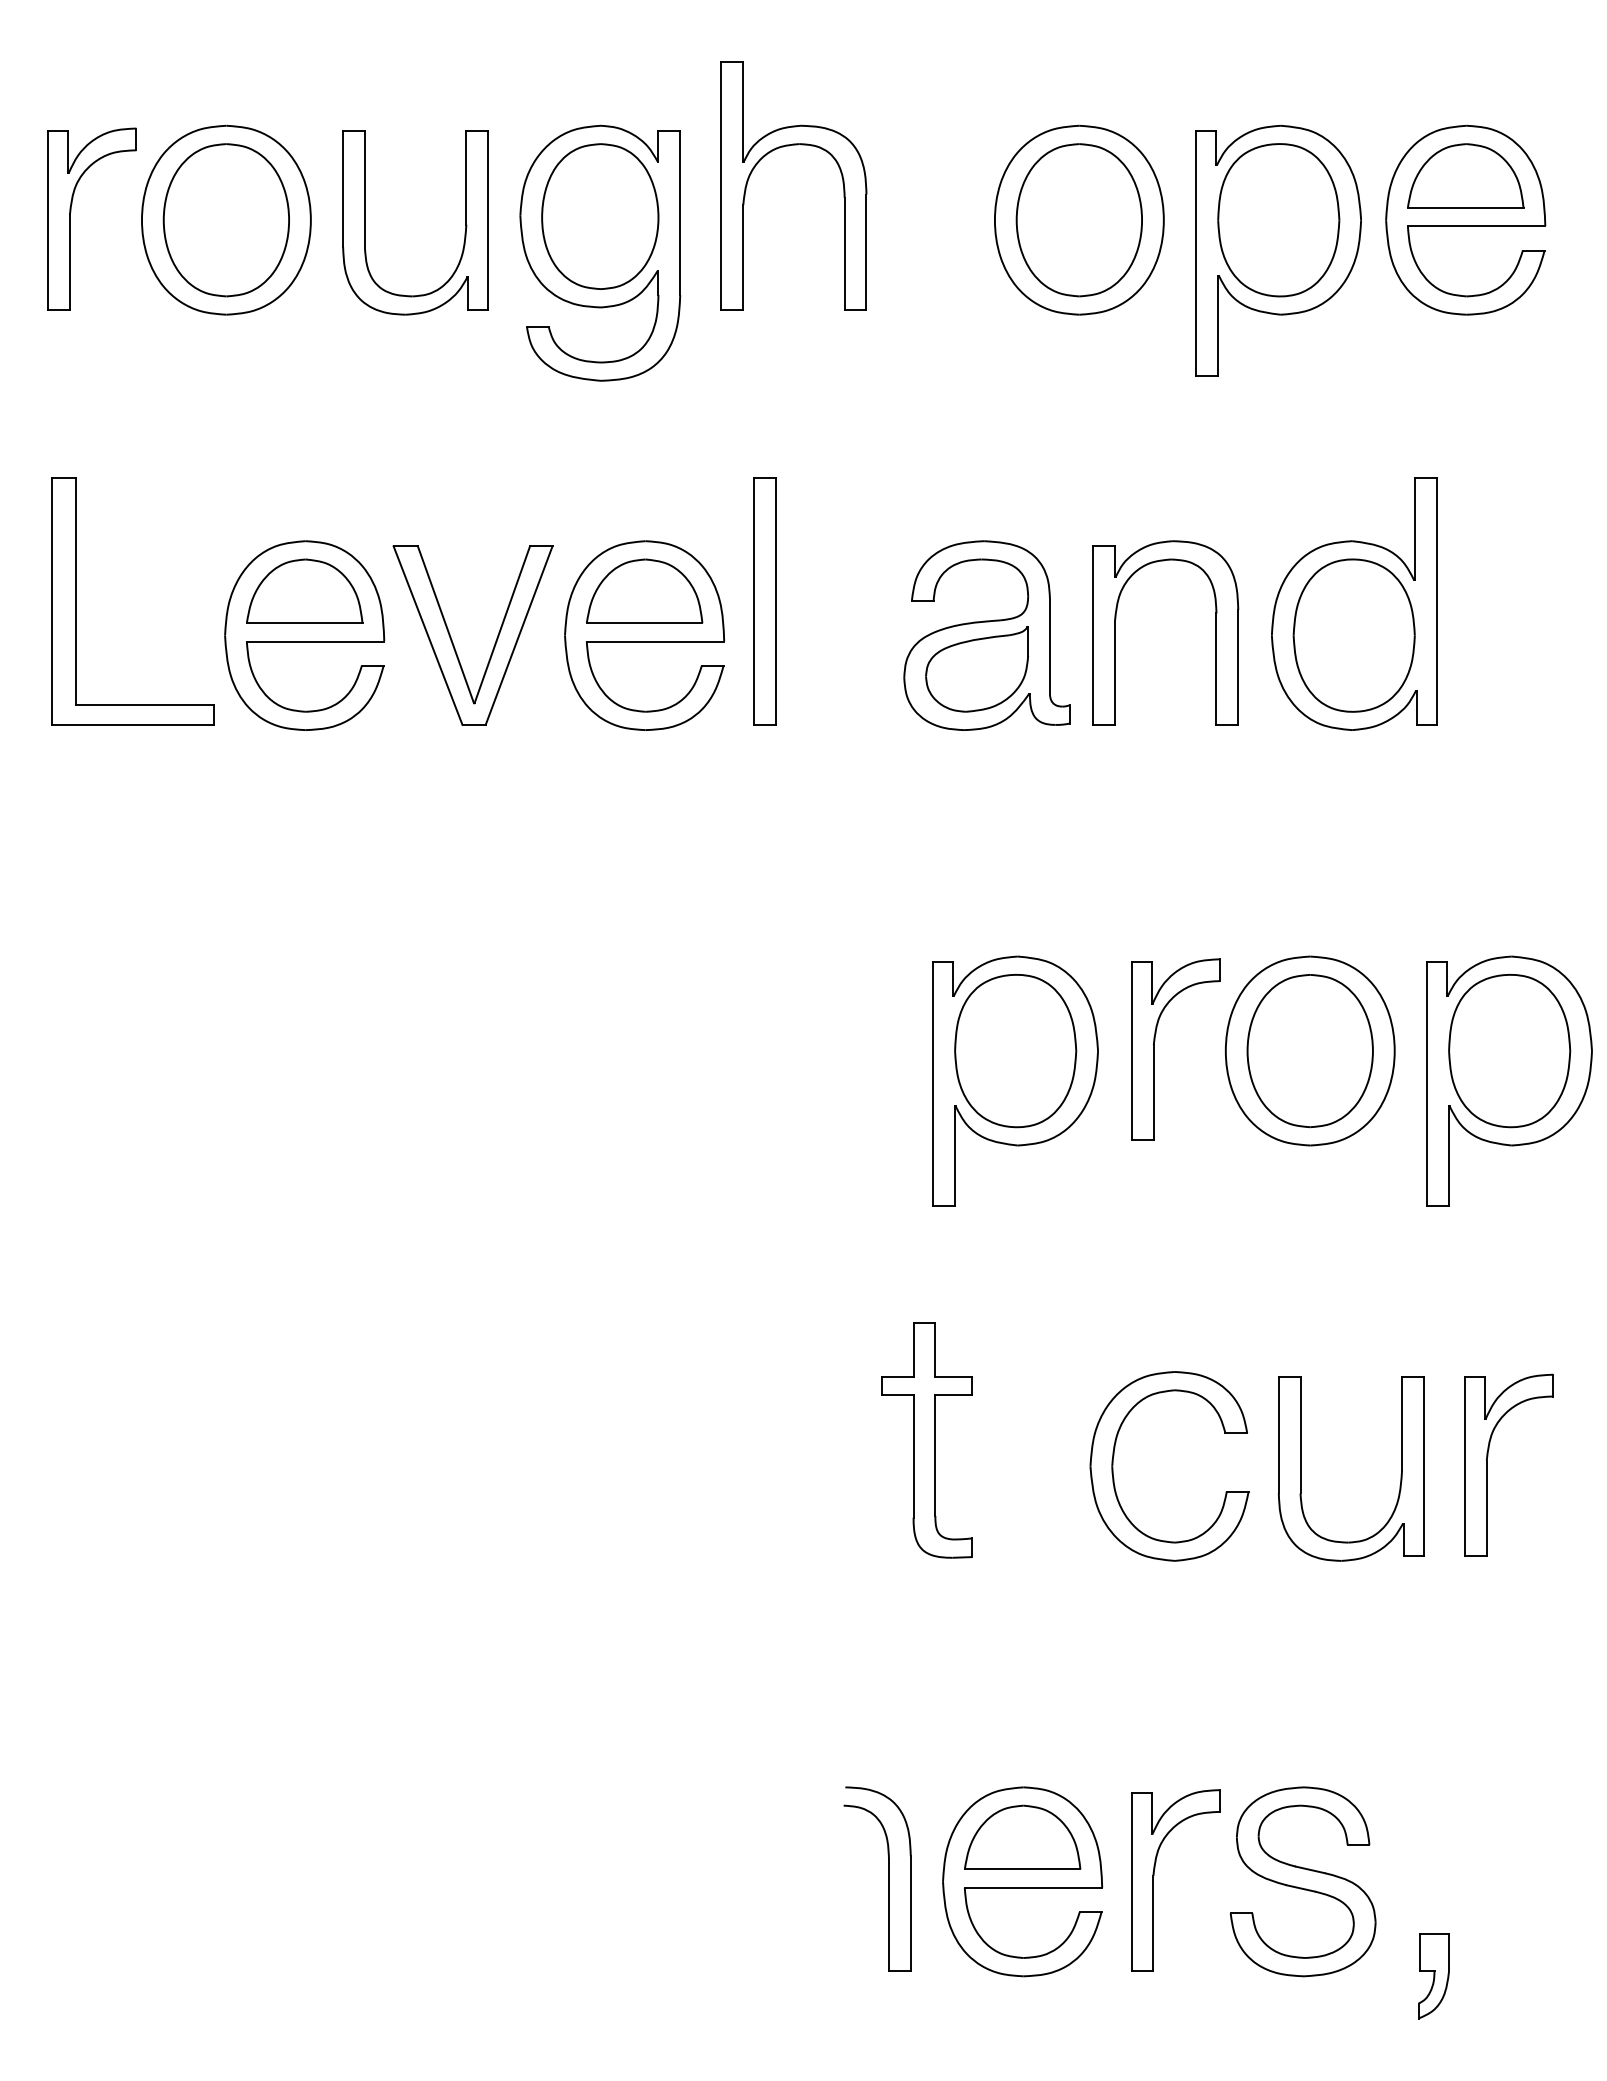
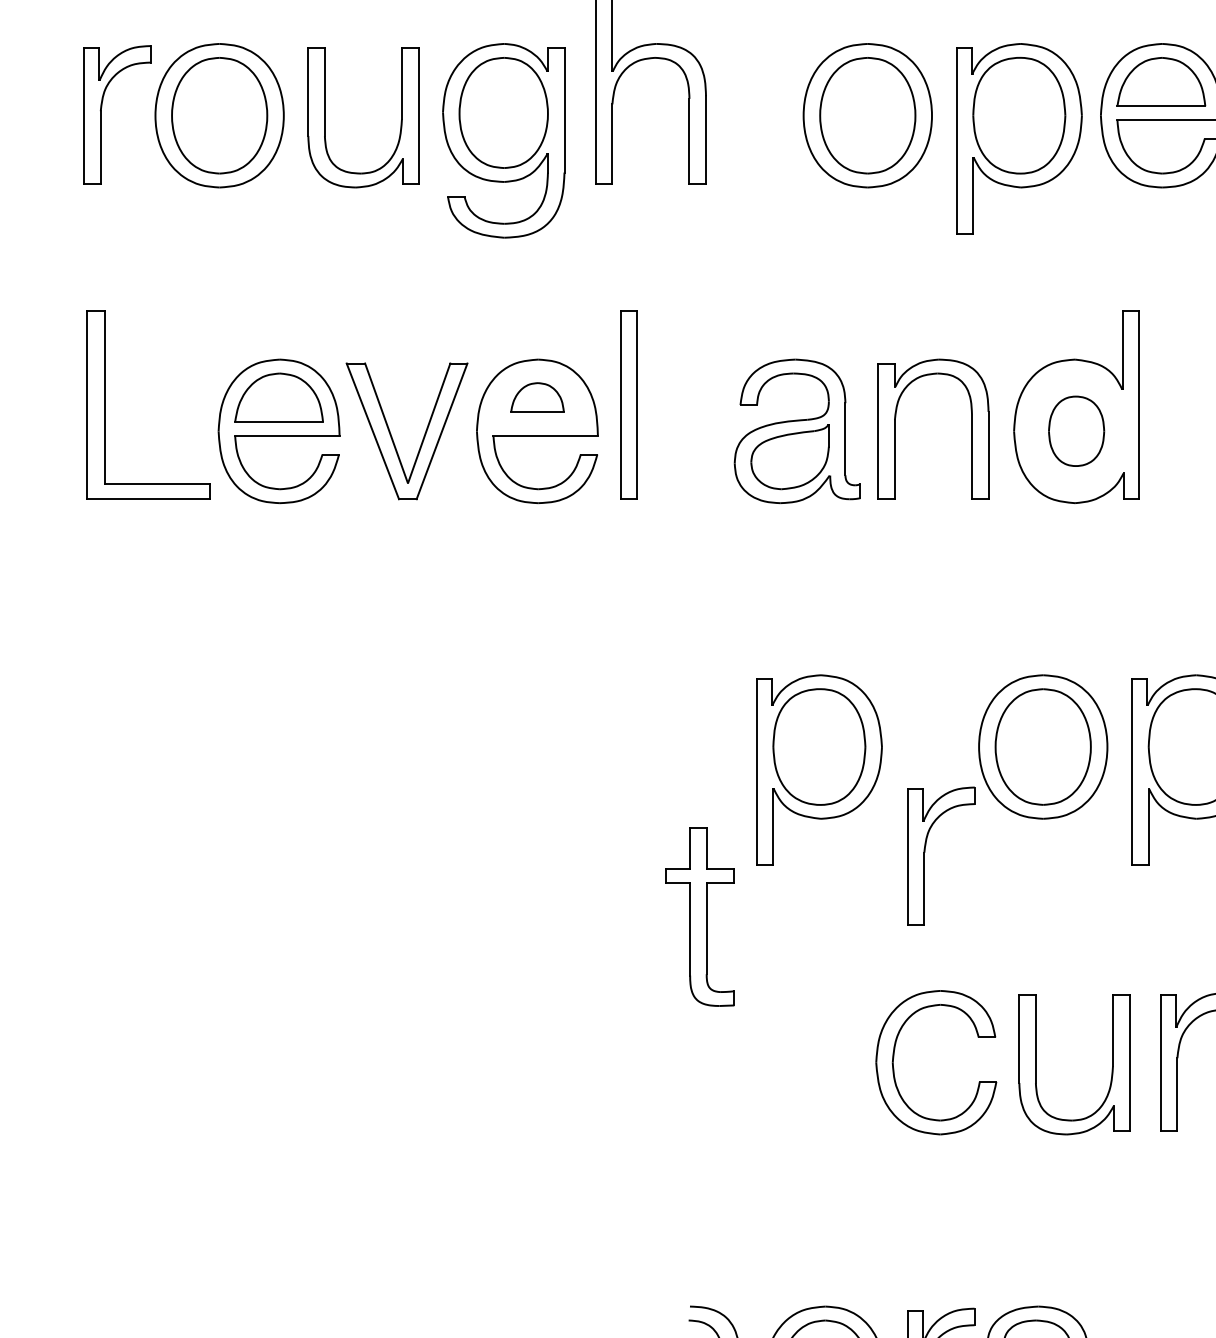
part: (644, 590) -> (537, 397), size x0.6
part: (1353, 635) -> (1076, 431), size x0.6
part: (1154, 1049) -> (924, 856), moved
part: (926, 1440) -> (699, 916), moved

